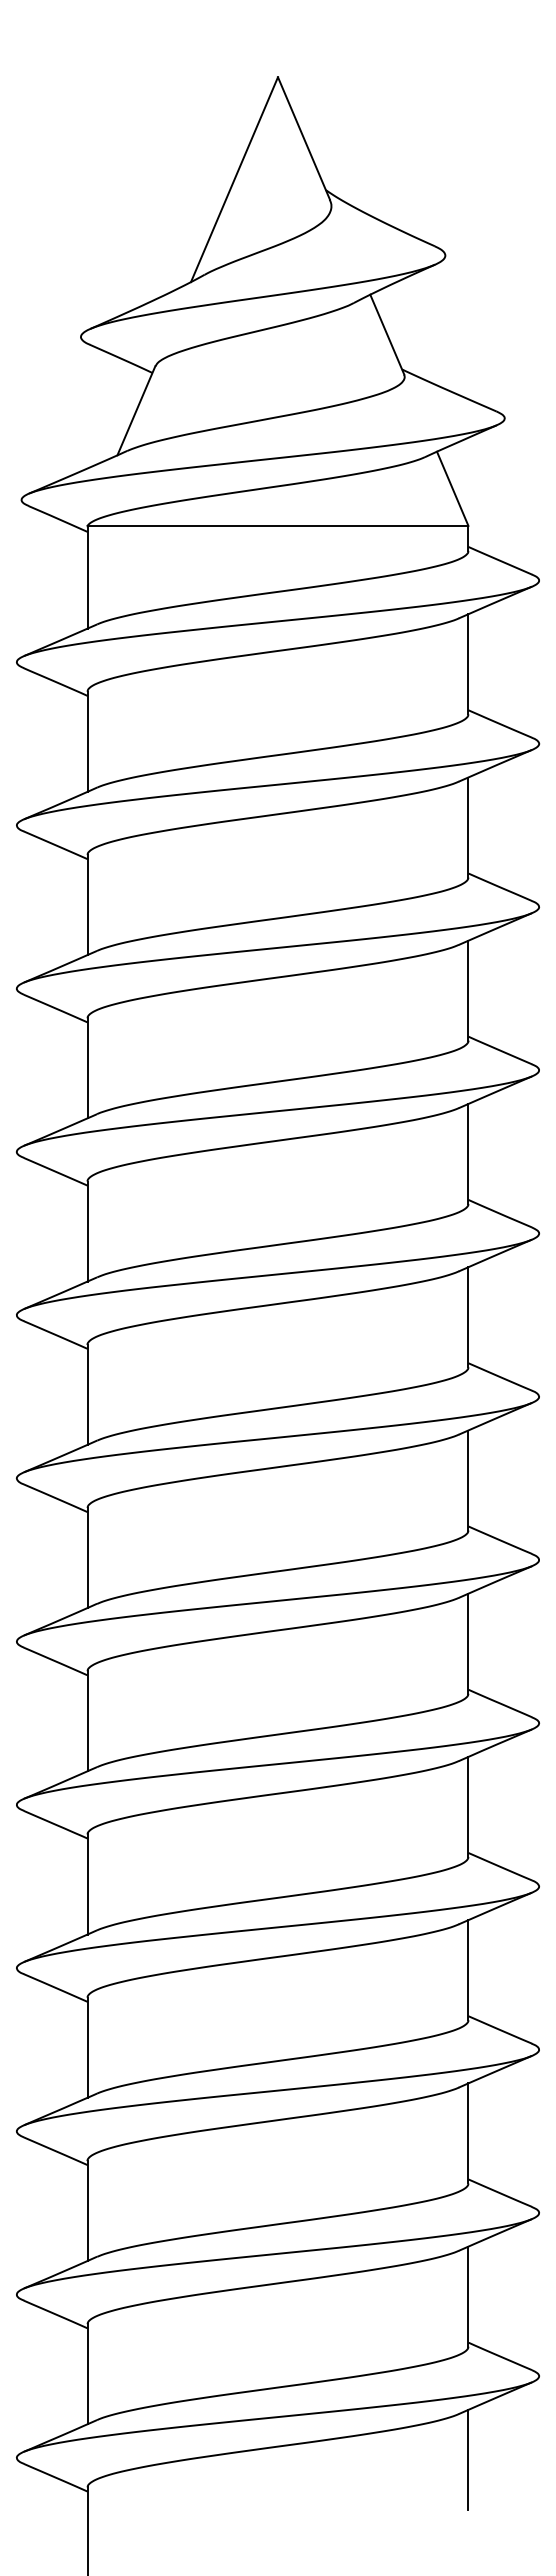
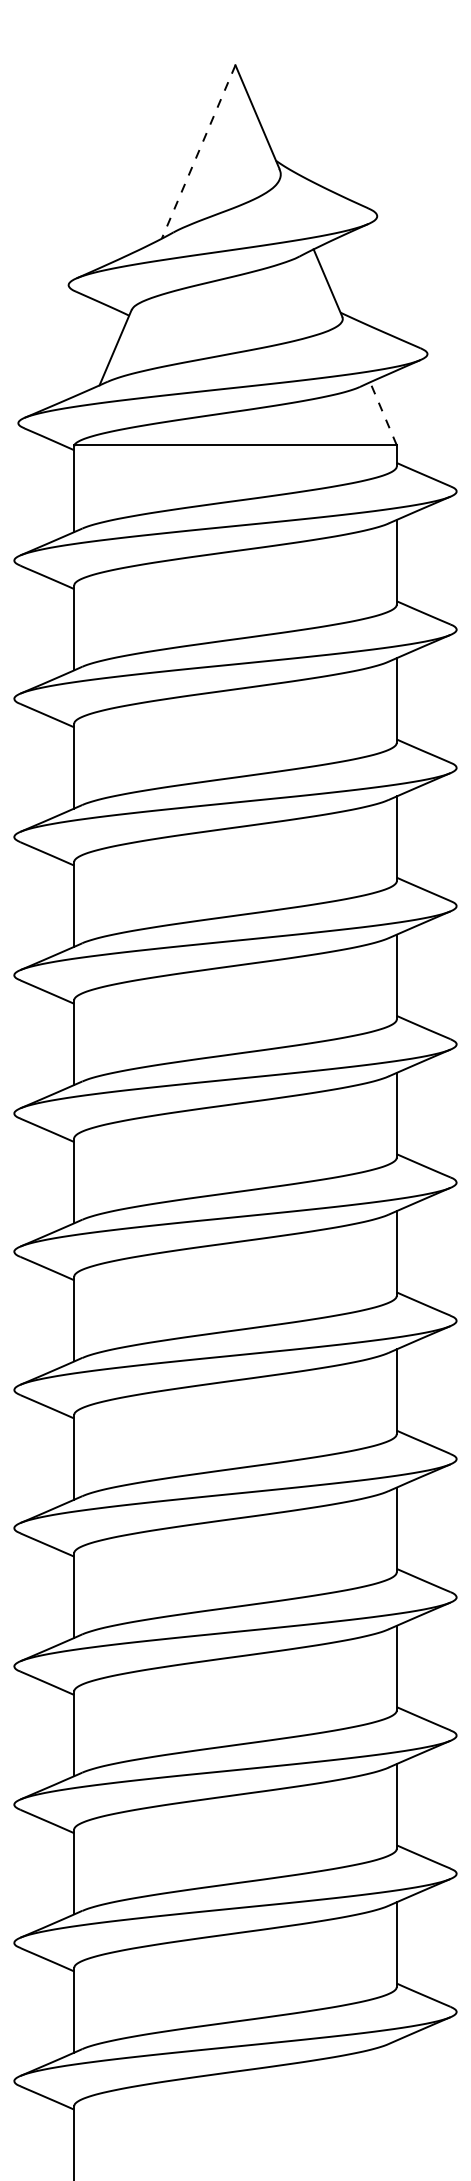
line: (234, 180) -> (198, 152), solid -> dashed
line: (452, 488) -> (383, 413), solid -> dashed
line: (468, 2459) -> (396, 2082), removed

